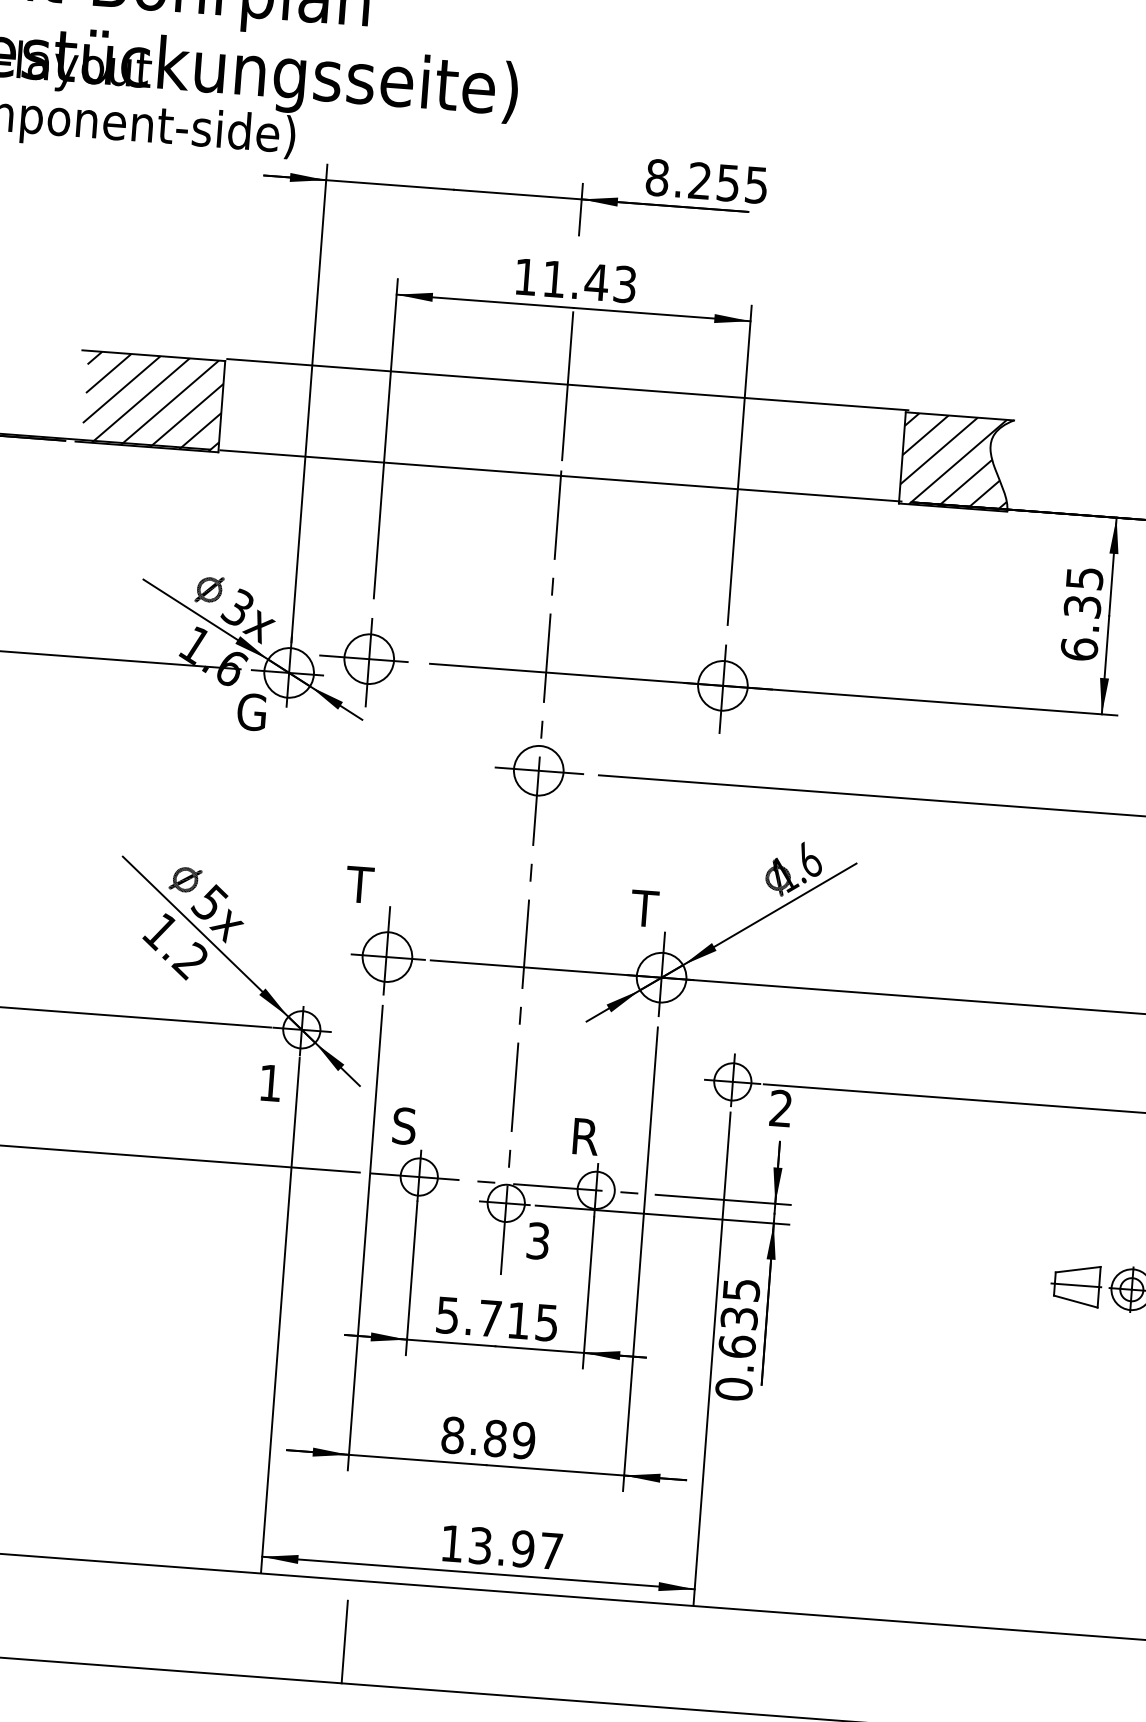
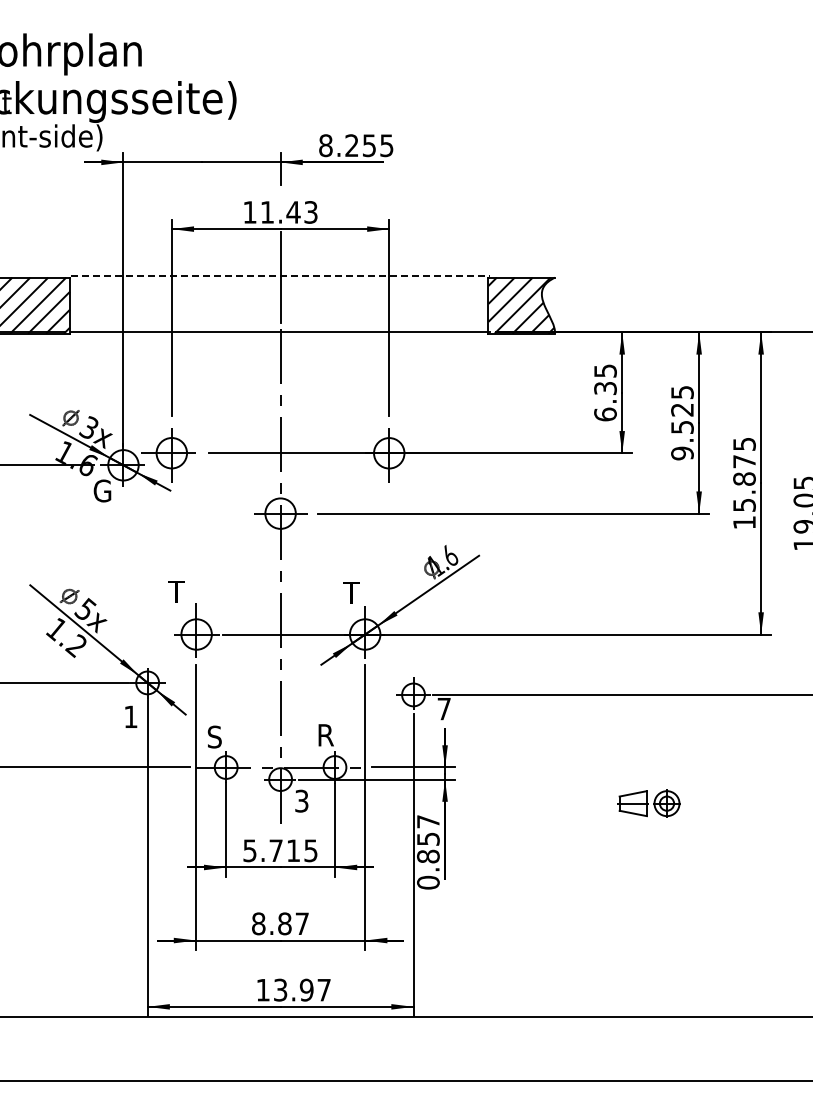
line: (569, 385) -> (281, 276), solid -> dashed
text: (779, 1107) -> (443, 708), 2 -> 7
text: (739, 1318) -> (428, 839), 0.635 -> 0.857
text: (524, 1440) -> (302, 923), 8.89 -> 8.87
line: (345, 1640) -> (202, 1054), removed

